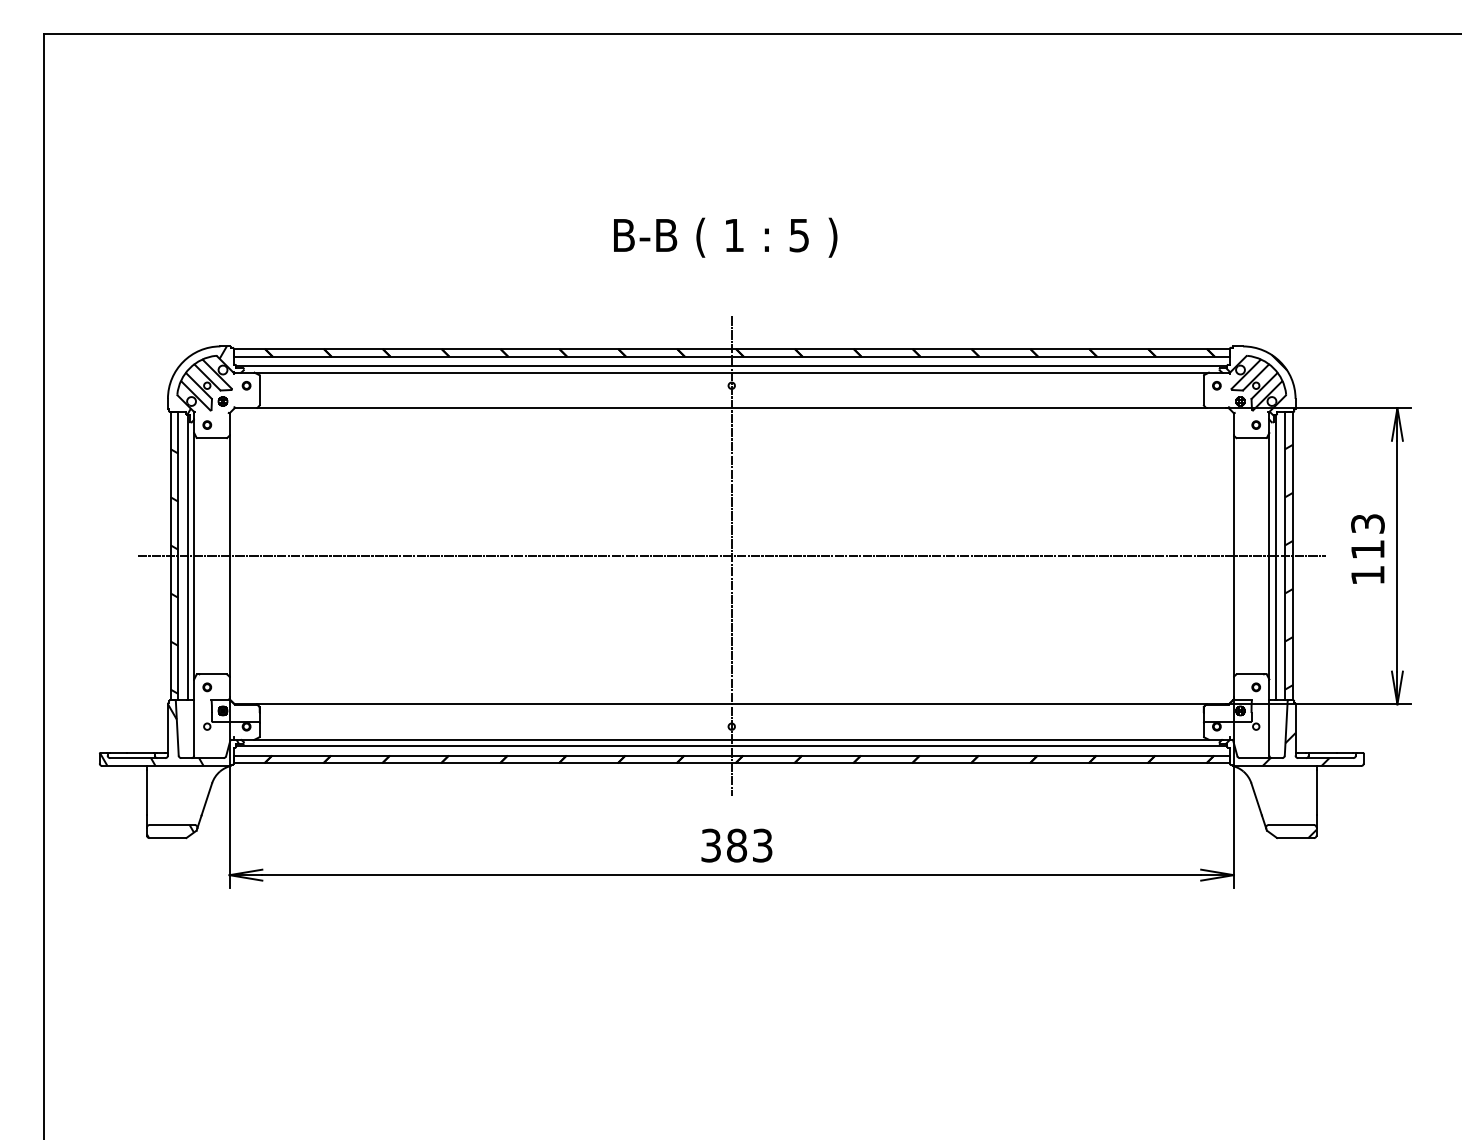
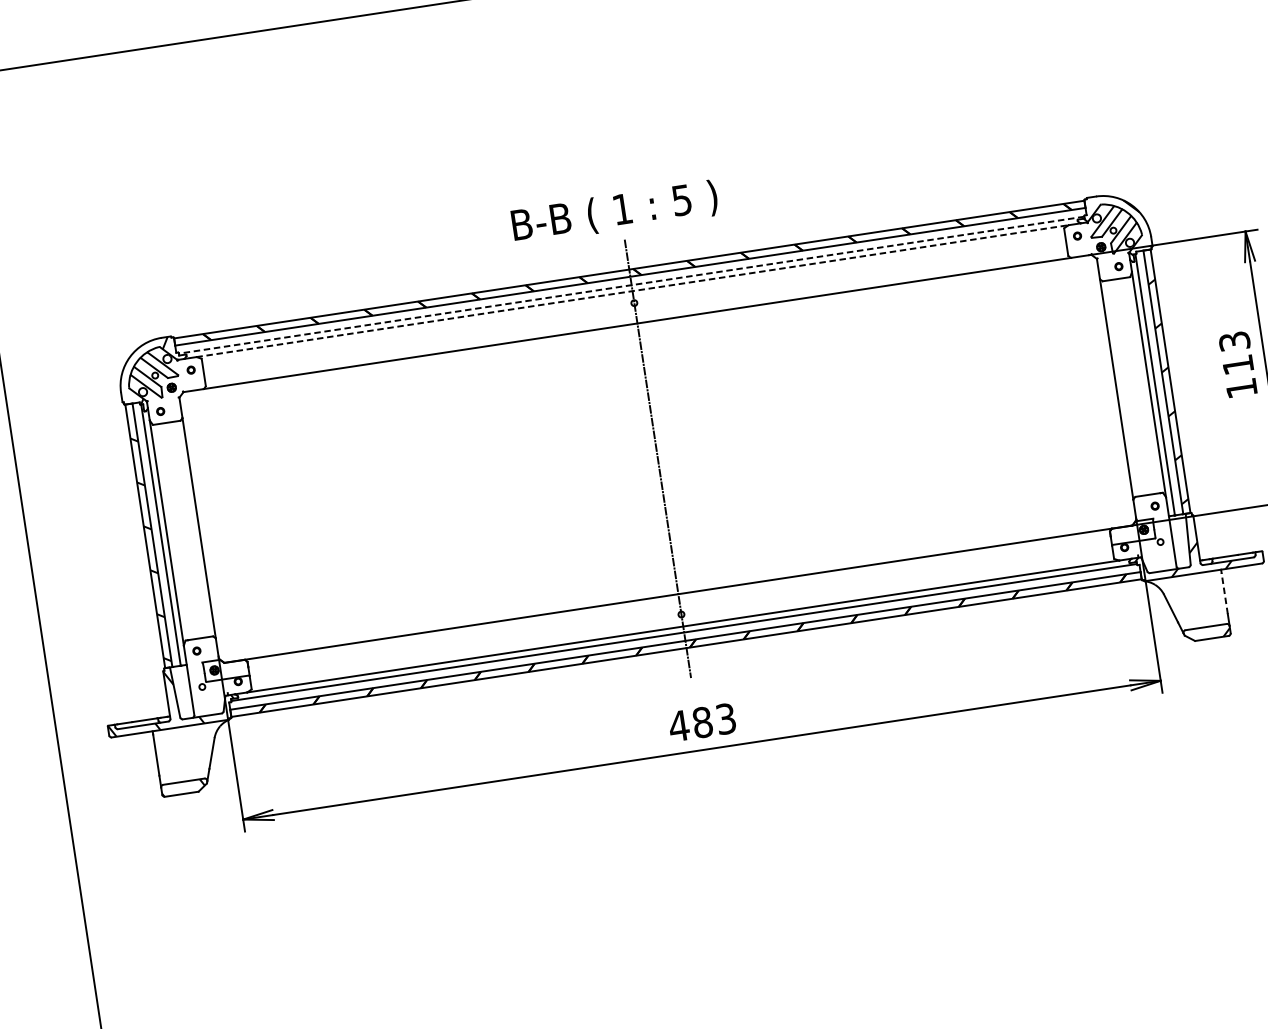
text: (725, 237) -> (614, 212), moved
line: (731, 366) -> (631, 285), solid -> dashed
line: (732, 372) -> (633, 290), solid -> dashed
line: (731, 556) -> (657, 459), removed
line: (1316, 792) -> (1224, 593), solid -> dashed
text: (710, 845) -> (678, 726), 383 -> 483

